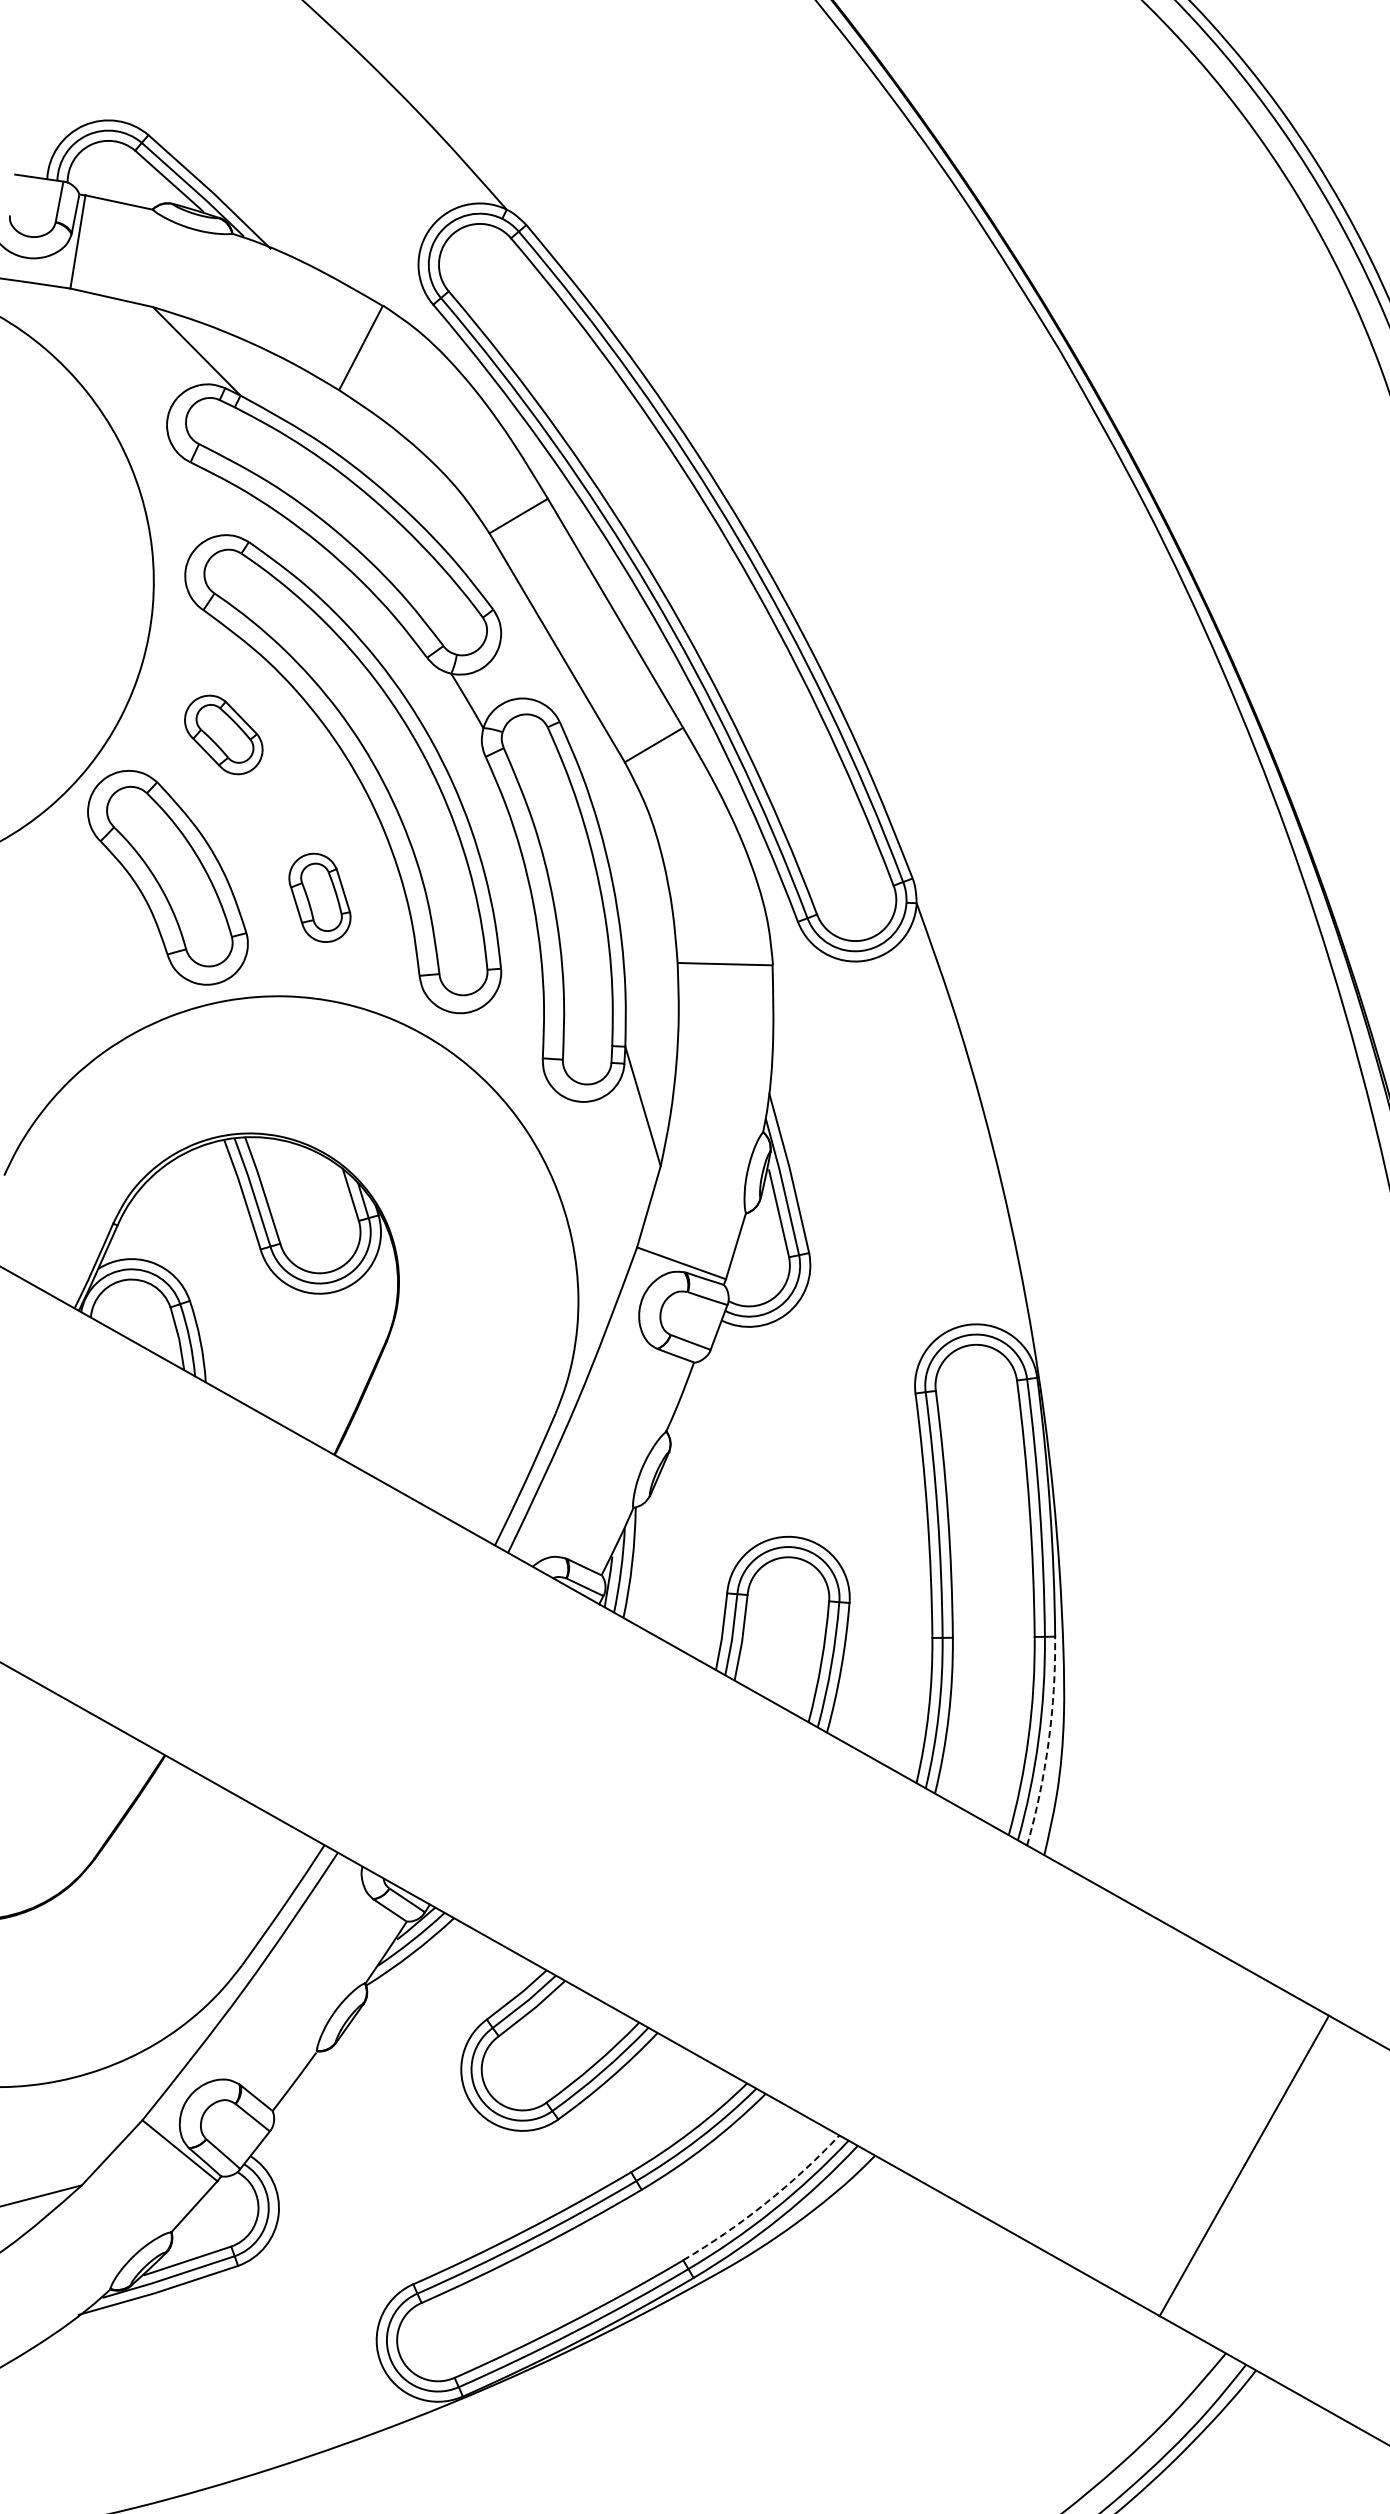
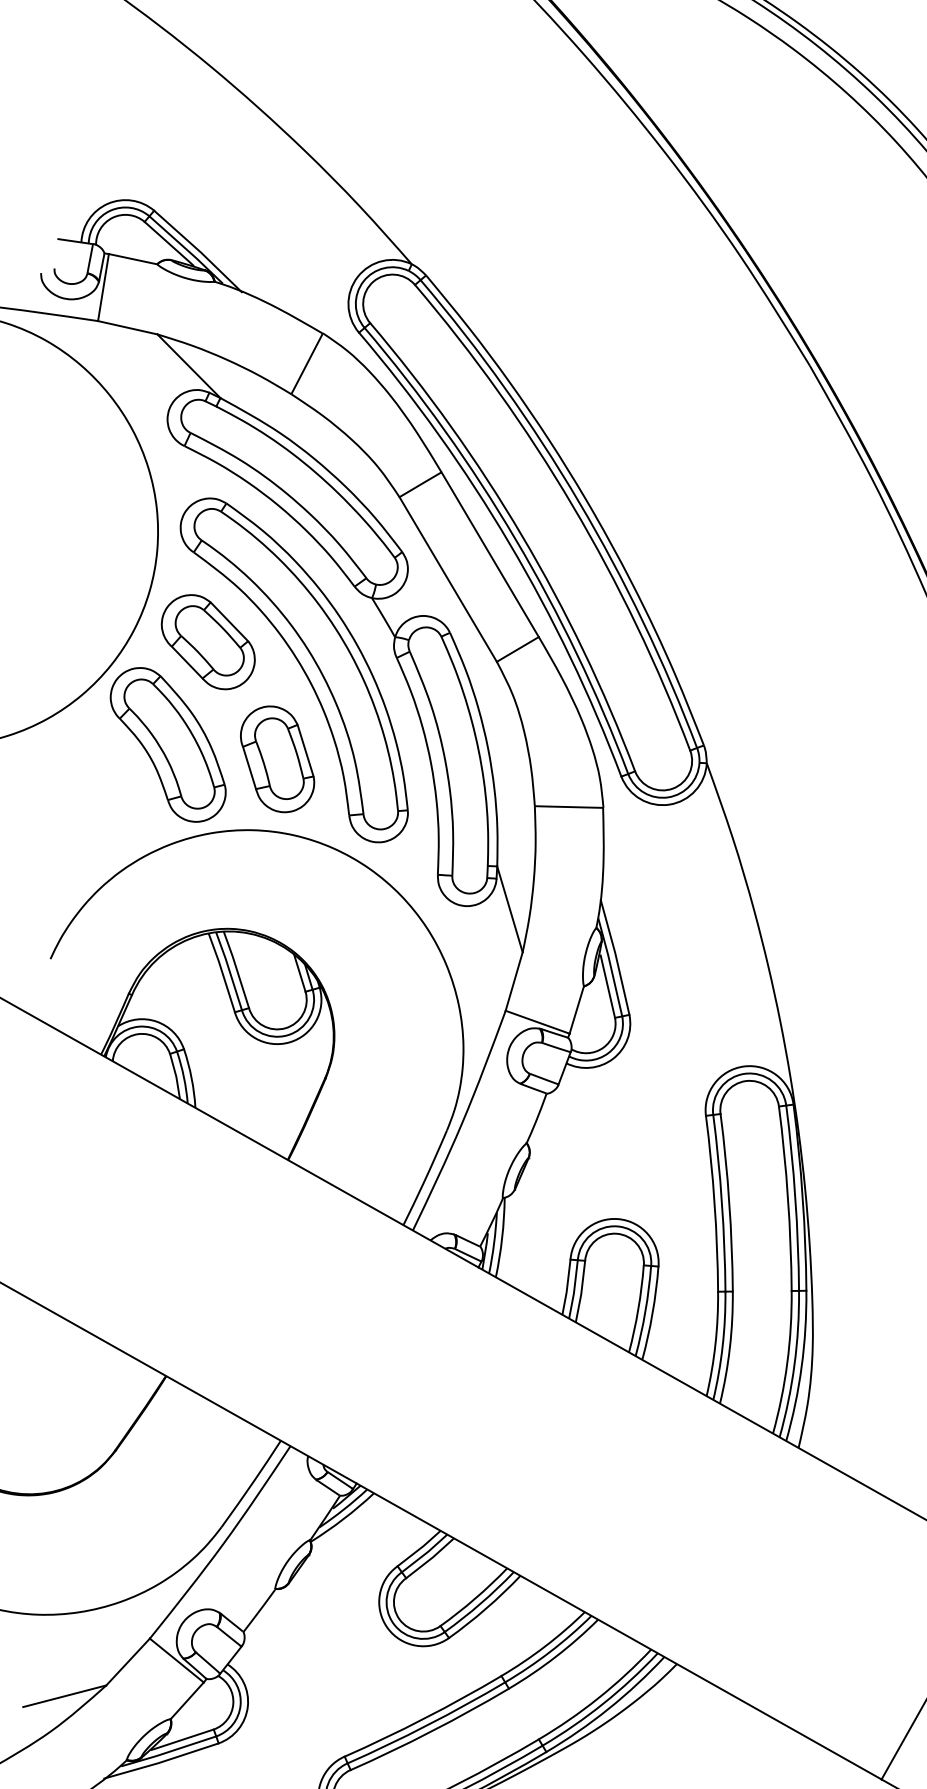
part: (223, 734) -> (208, 641), size x1.67
part: (319, 897) -> (277, 759), size x1.67
arc: (1048, 1742) -> (801, 1366), dashed -> solid
arc: (765, 2203) -> (598, 1698), dashed -> solid

